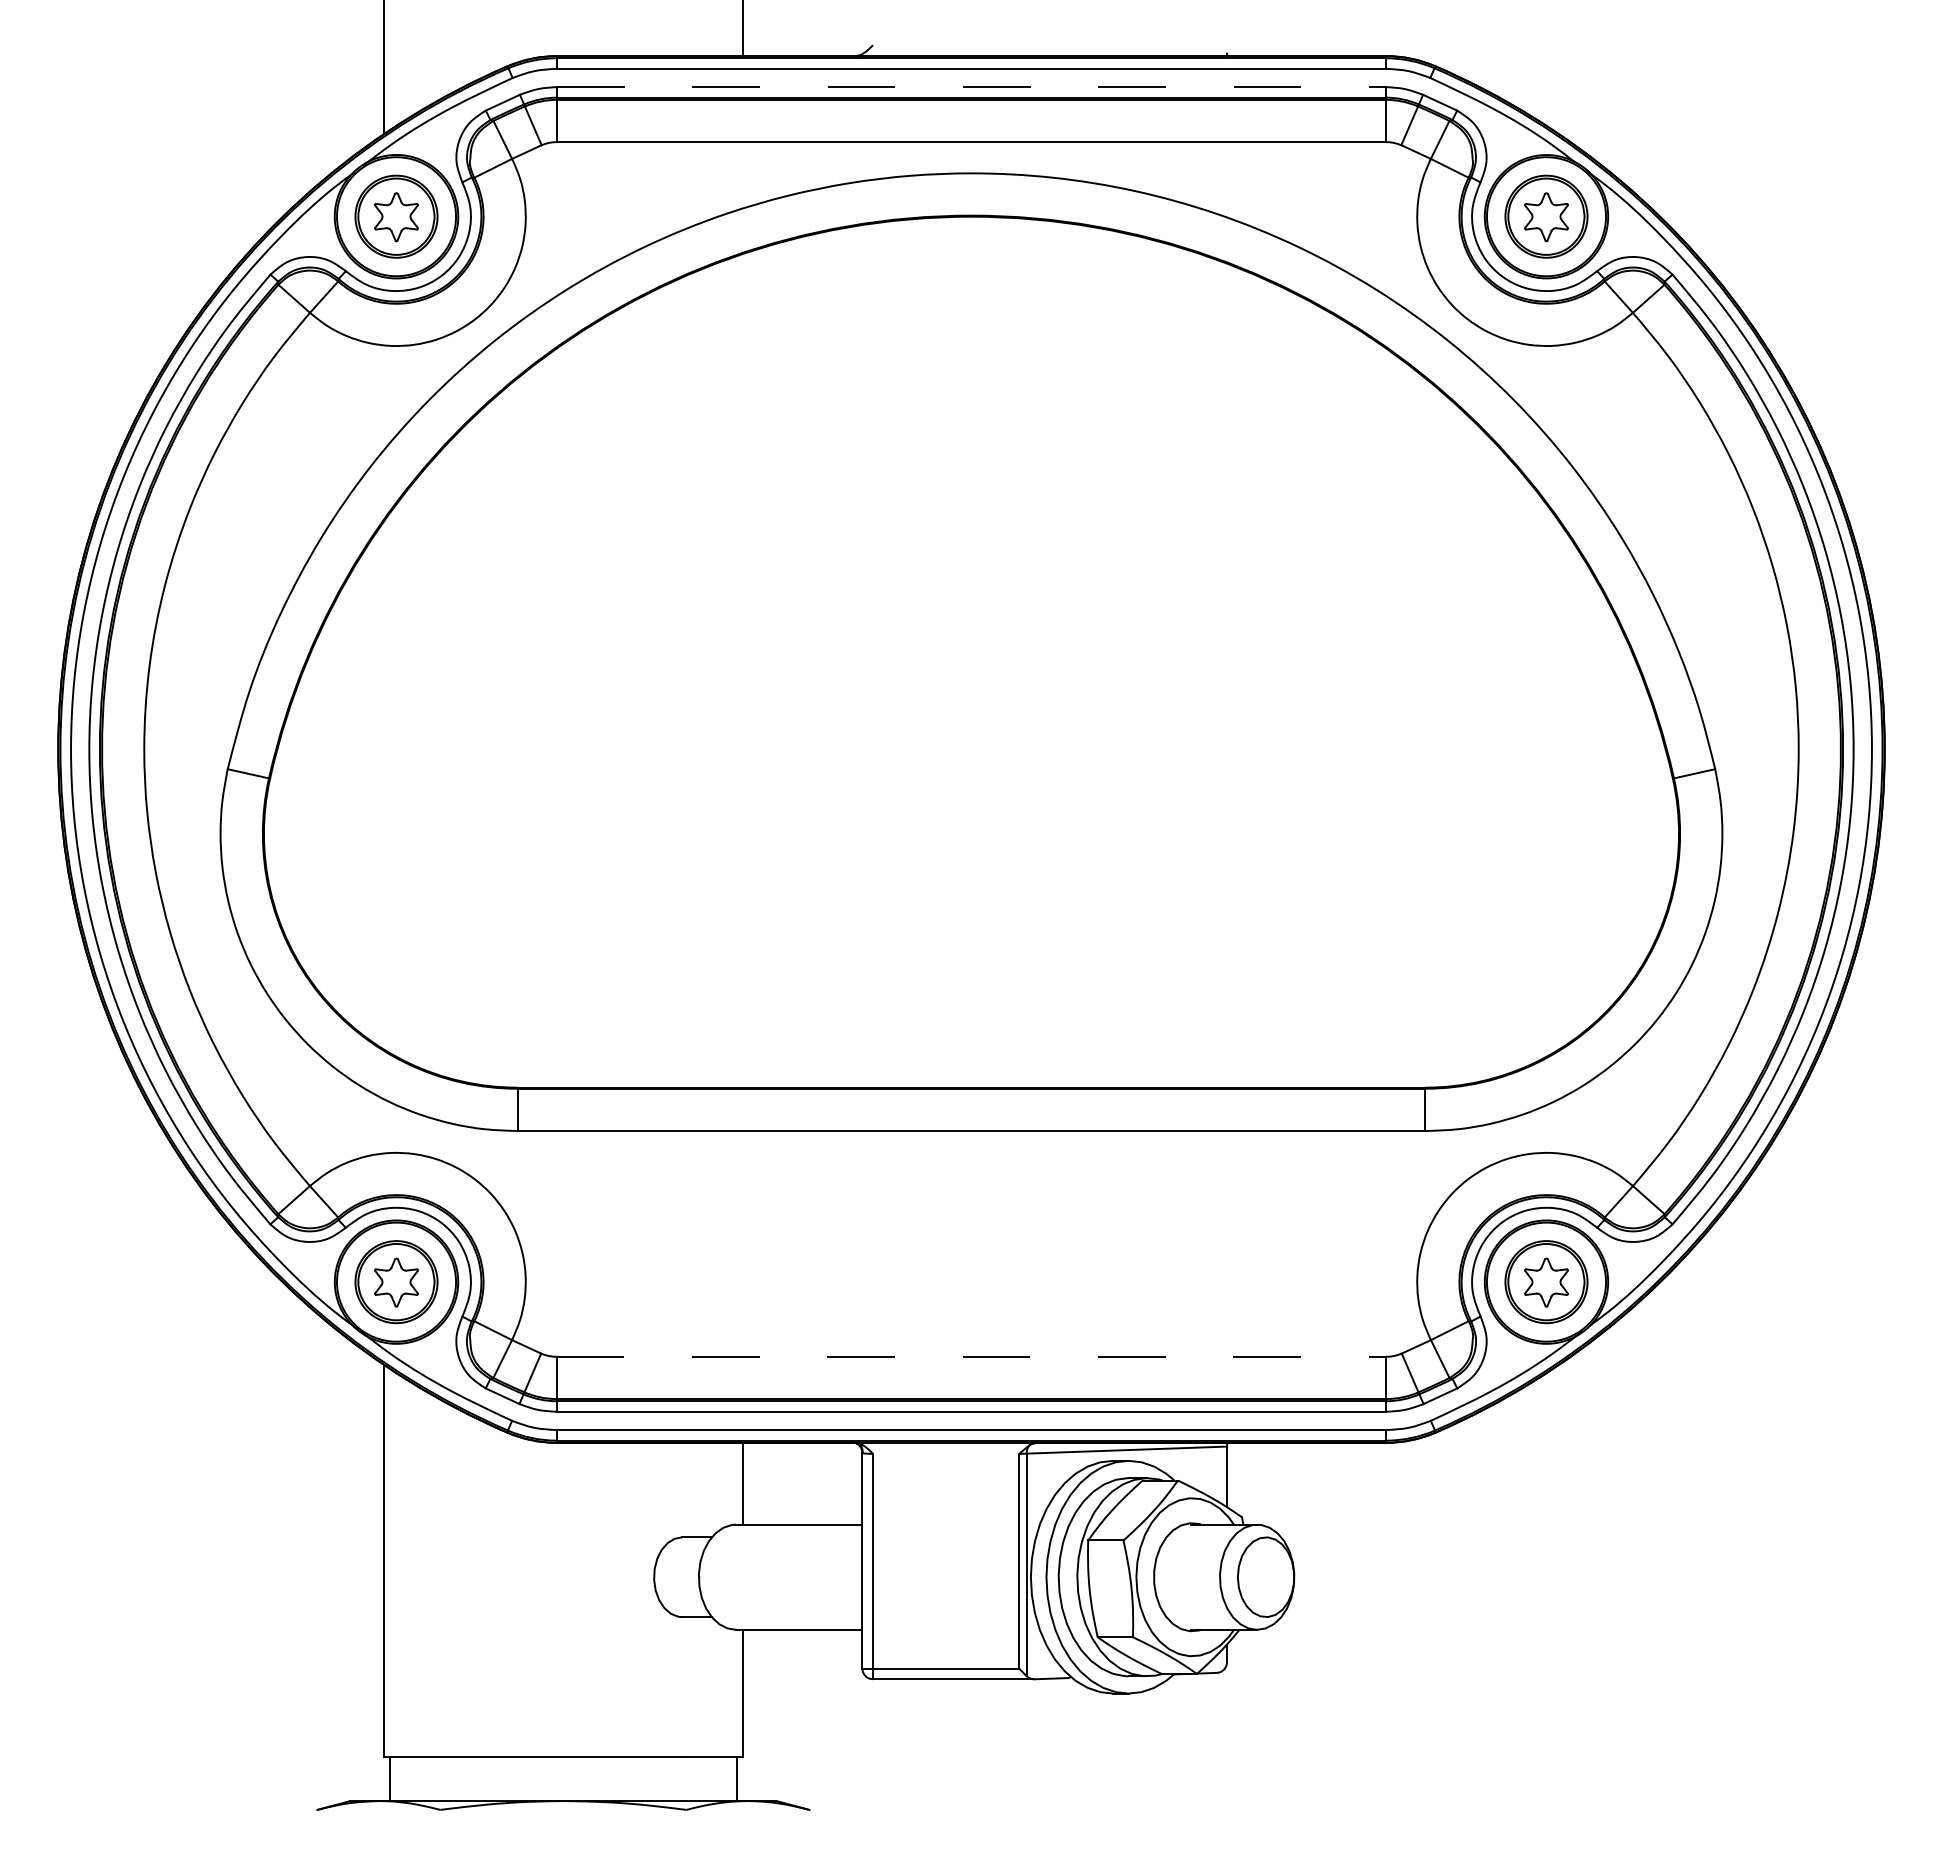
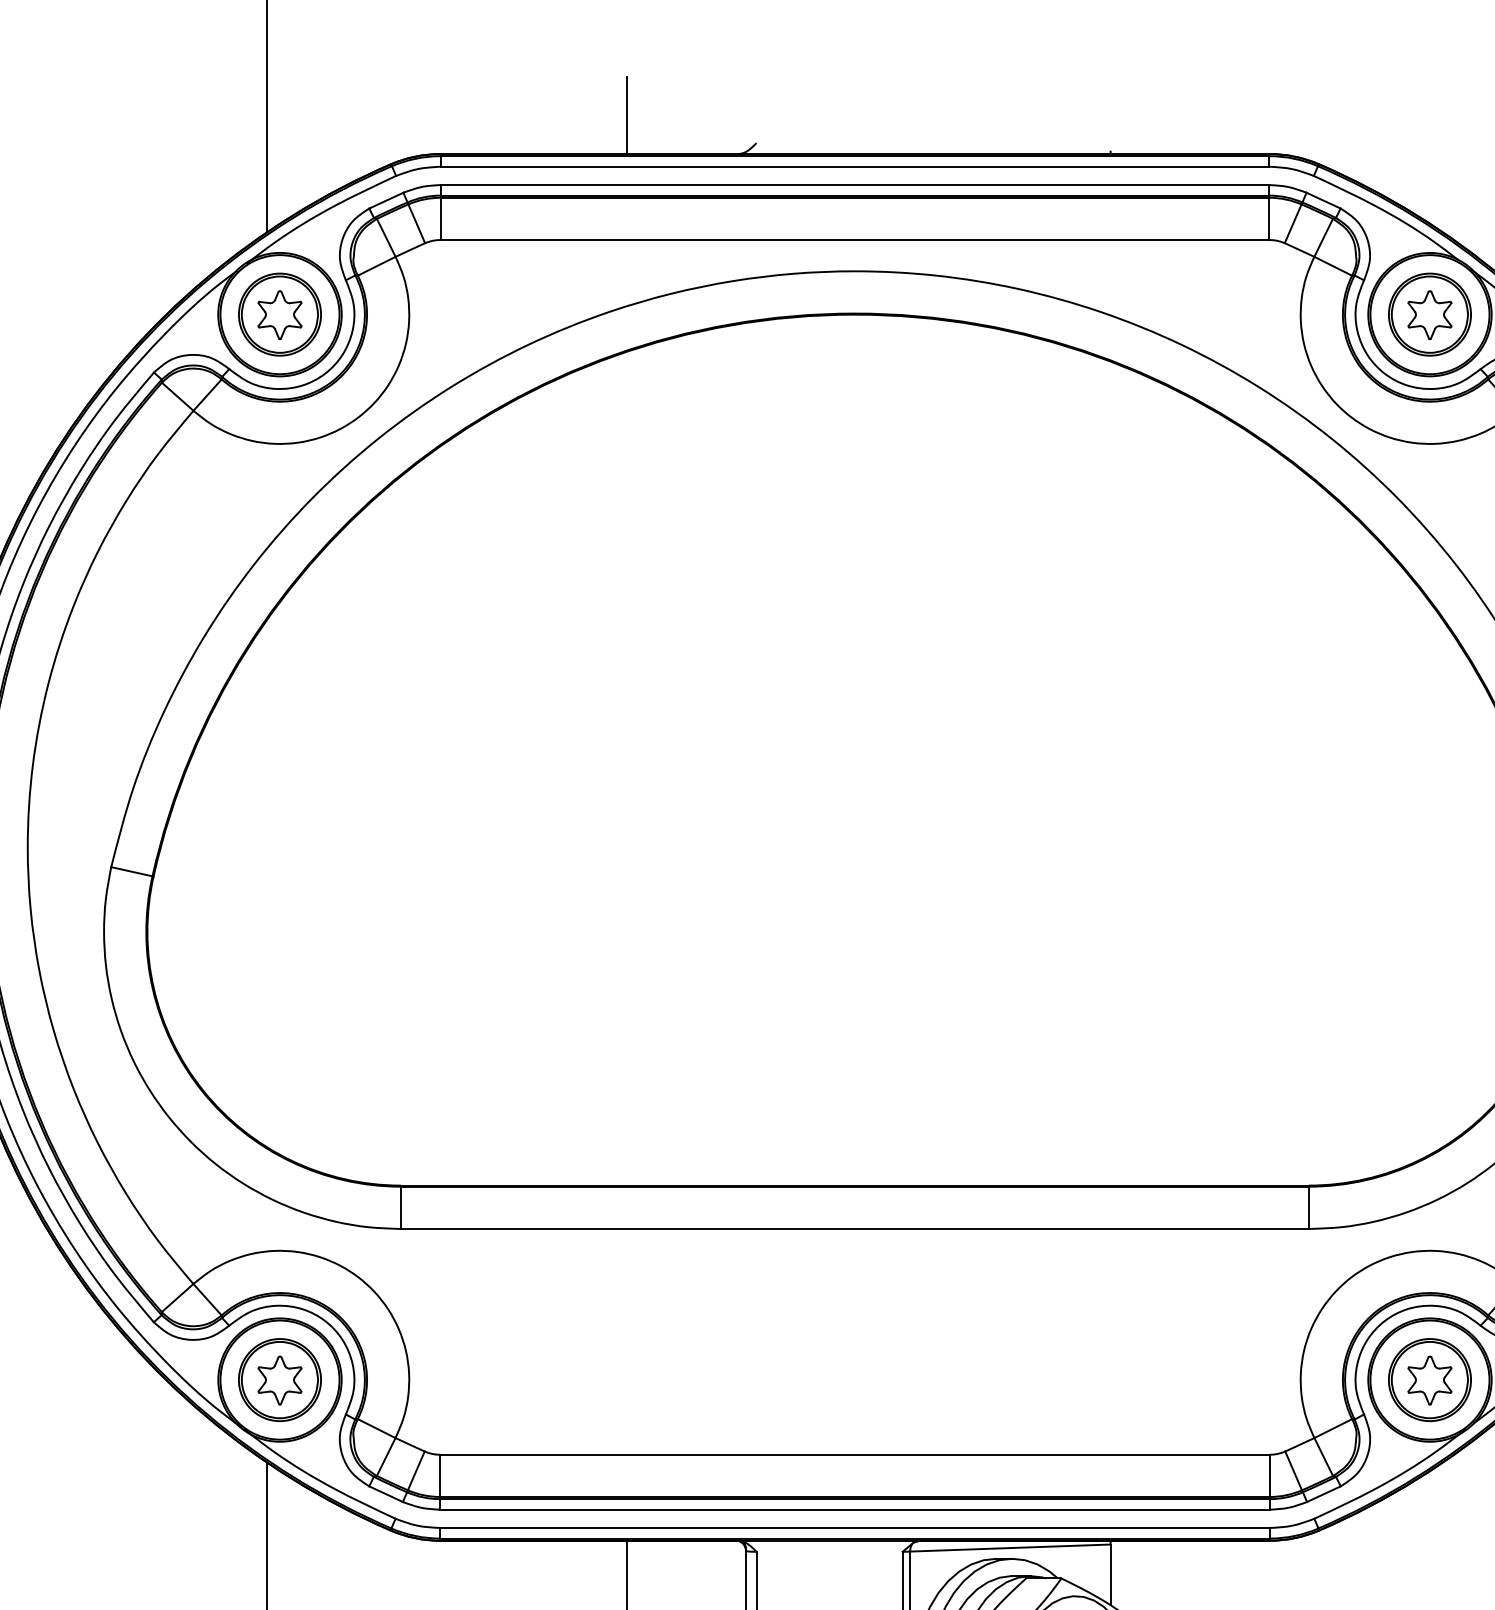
line: (972, 87) -> (855, 185), dashed -> solid
line: (971, 1356) -> (854, 1454), dashed -> solid

